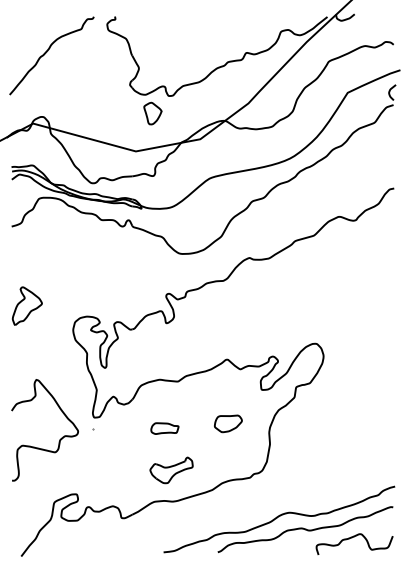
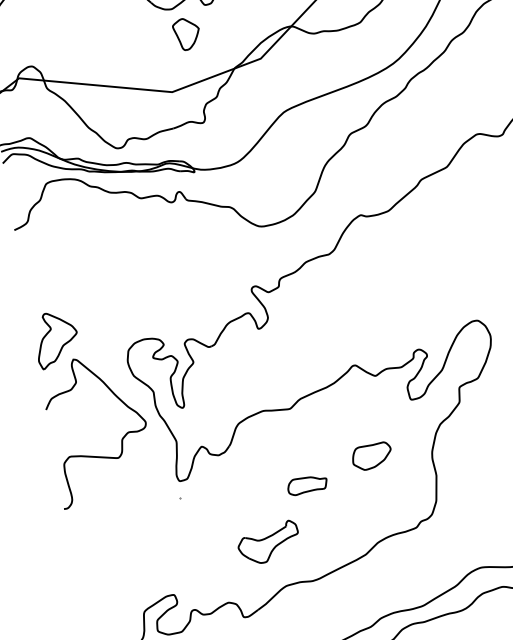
part: (164, 428) -> (306, 485), moved
curve: (59, 439) -> (121, 438), moved
part: (171, 470) -> (268, 543), moved

